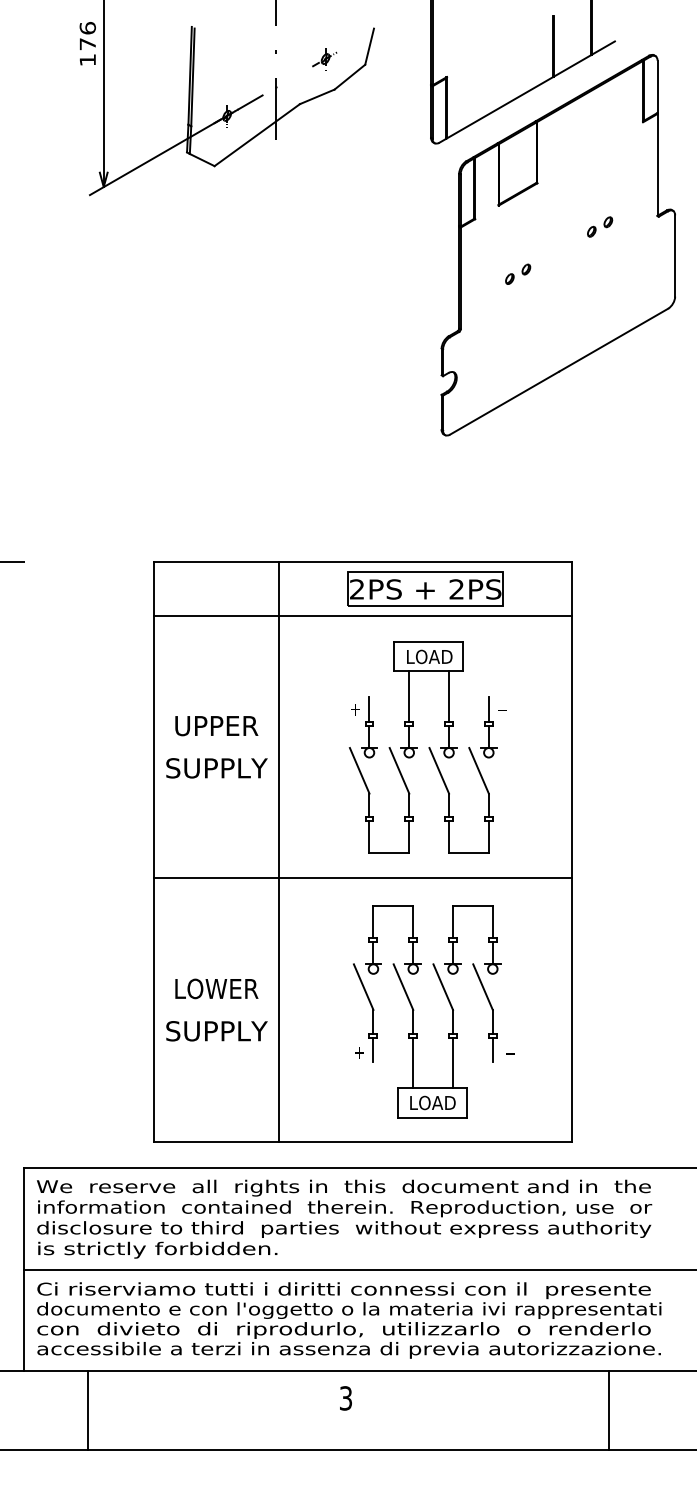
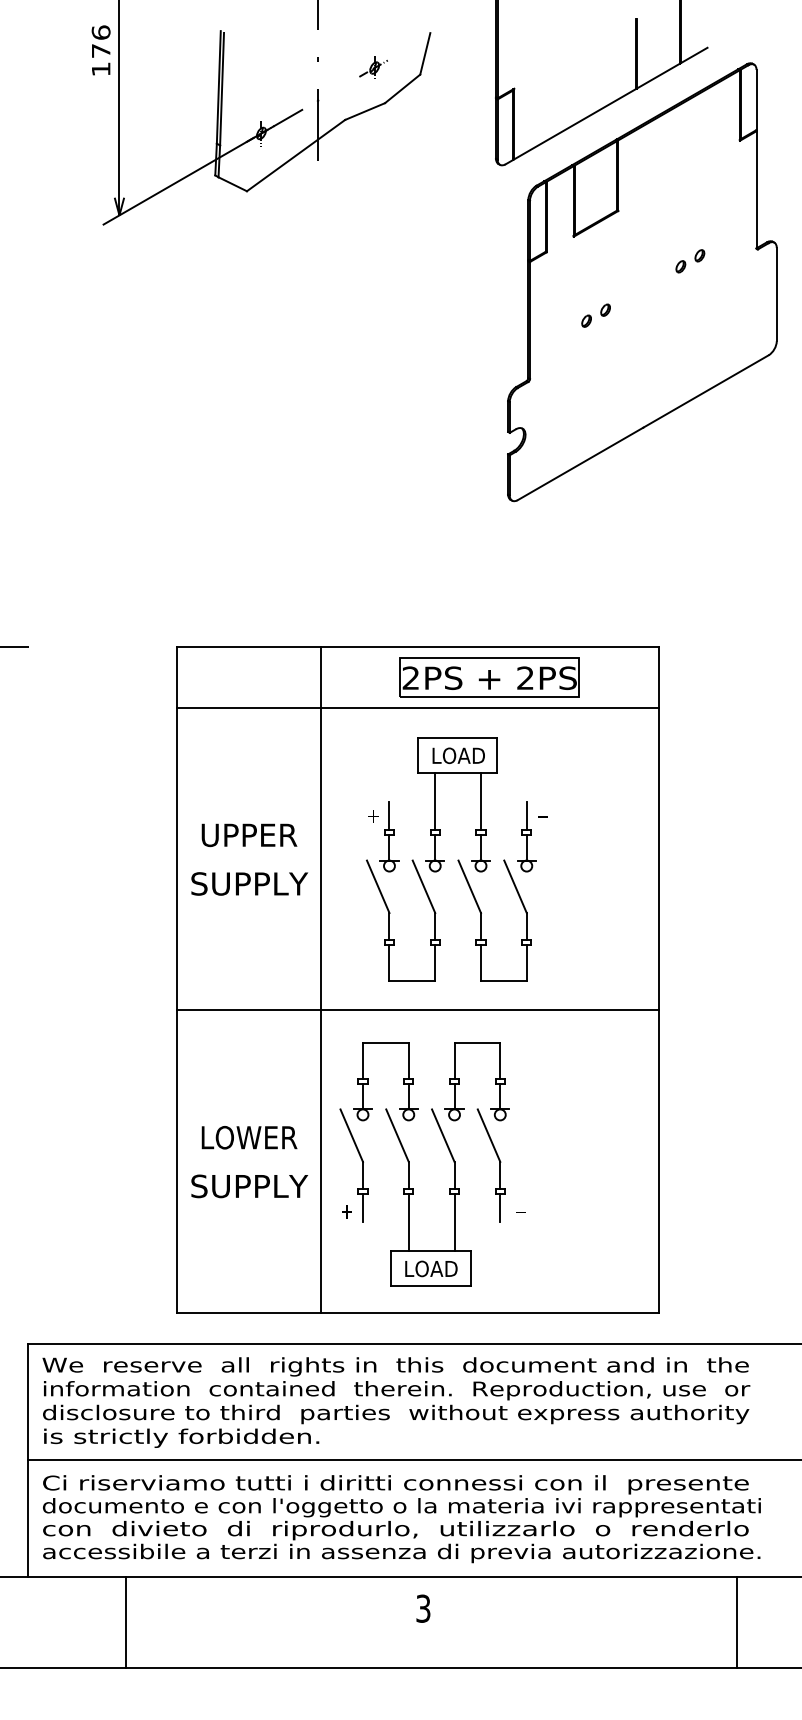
part: (427, 747) -> (456, 860), moved
part: (449, 1004) -> (450, 1155), moved
text: (345, 1398) -> (422, 1608), moved
line: (87, 1410) -> (126, 1622), moved
line: (608, 1410) -> (736, 1622), moved

